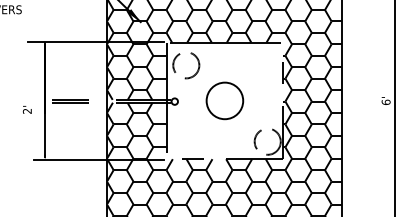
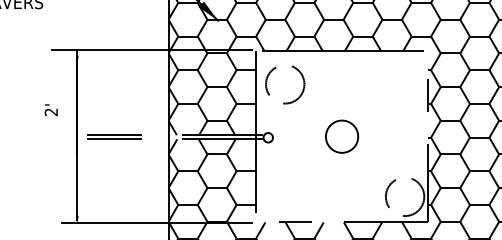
circle: (224, 100) -> (341, 136), size x0.6
text: (26, 109) -> (50, 109), moved

